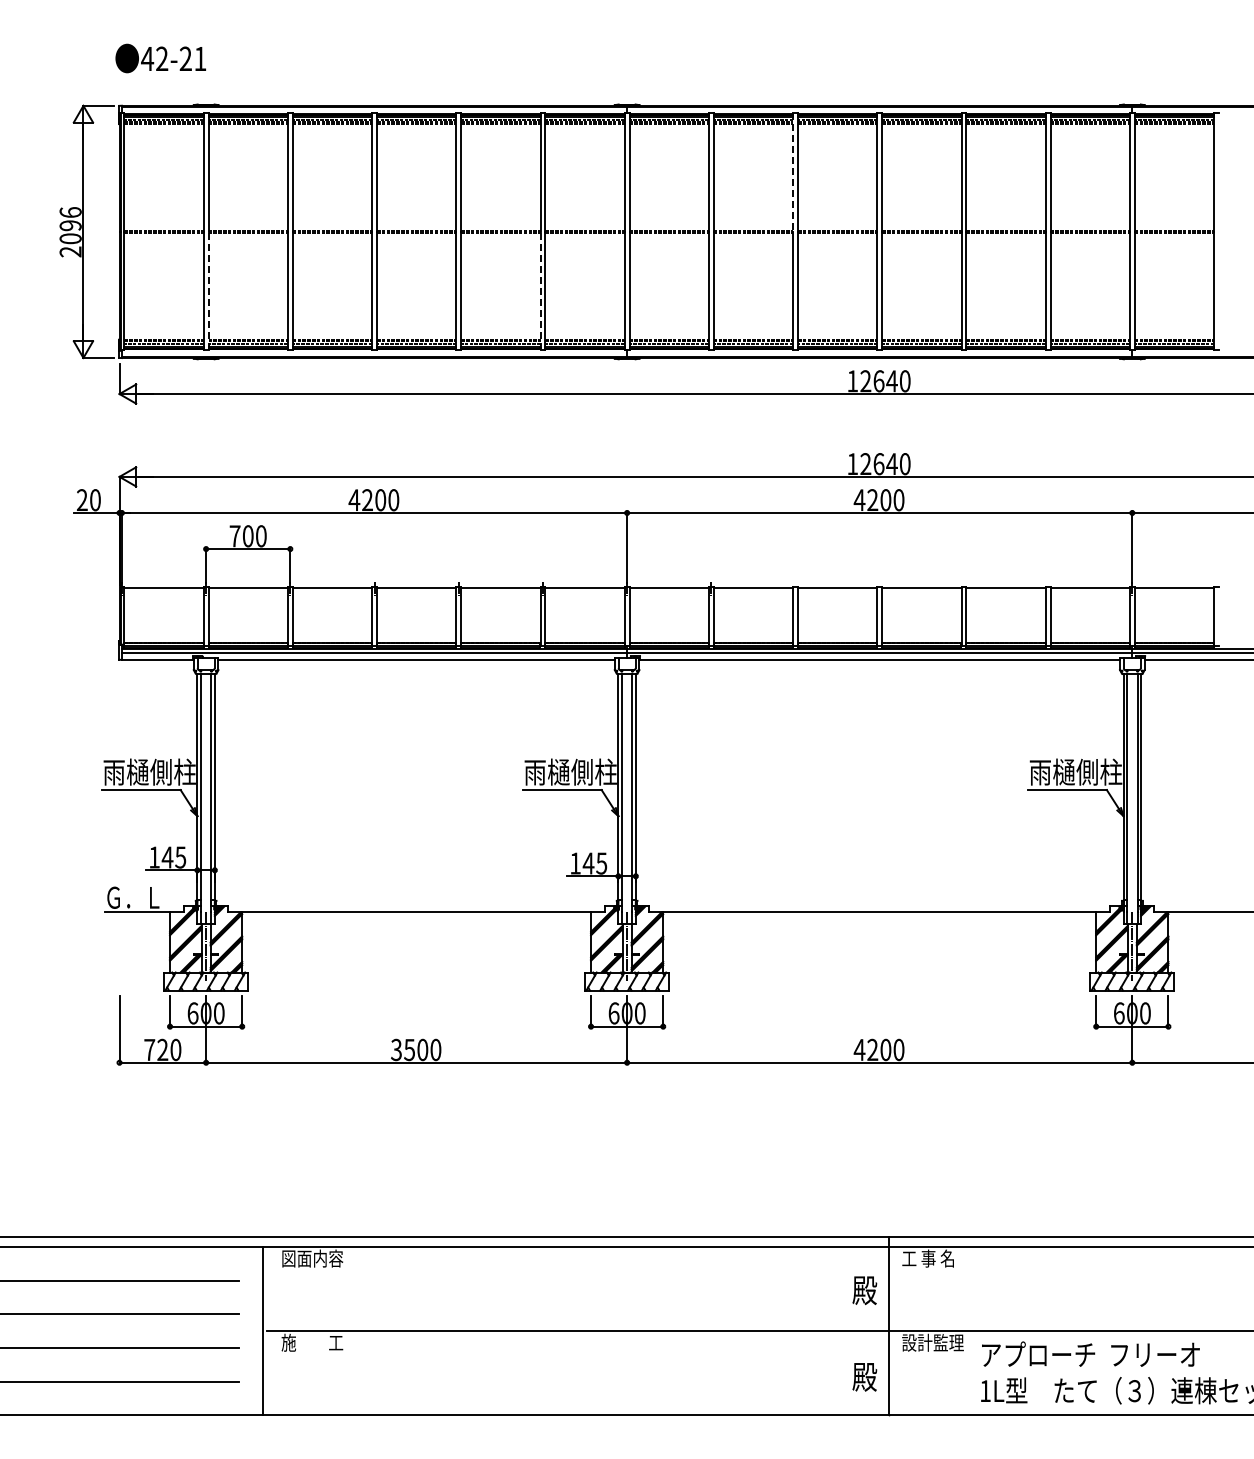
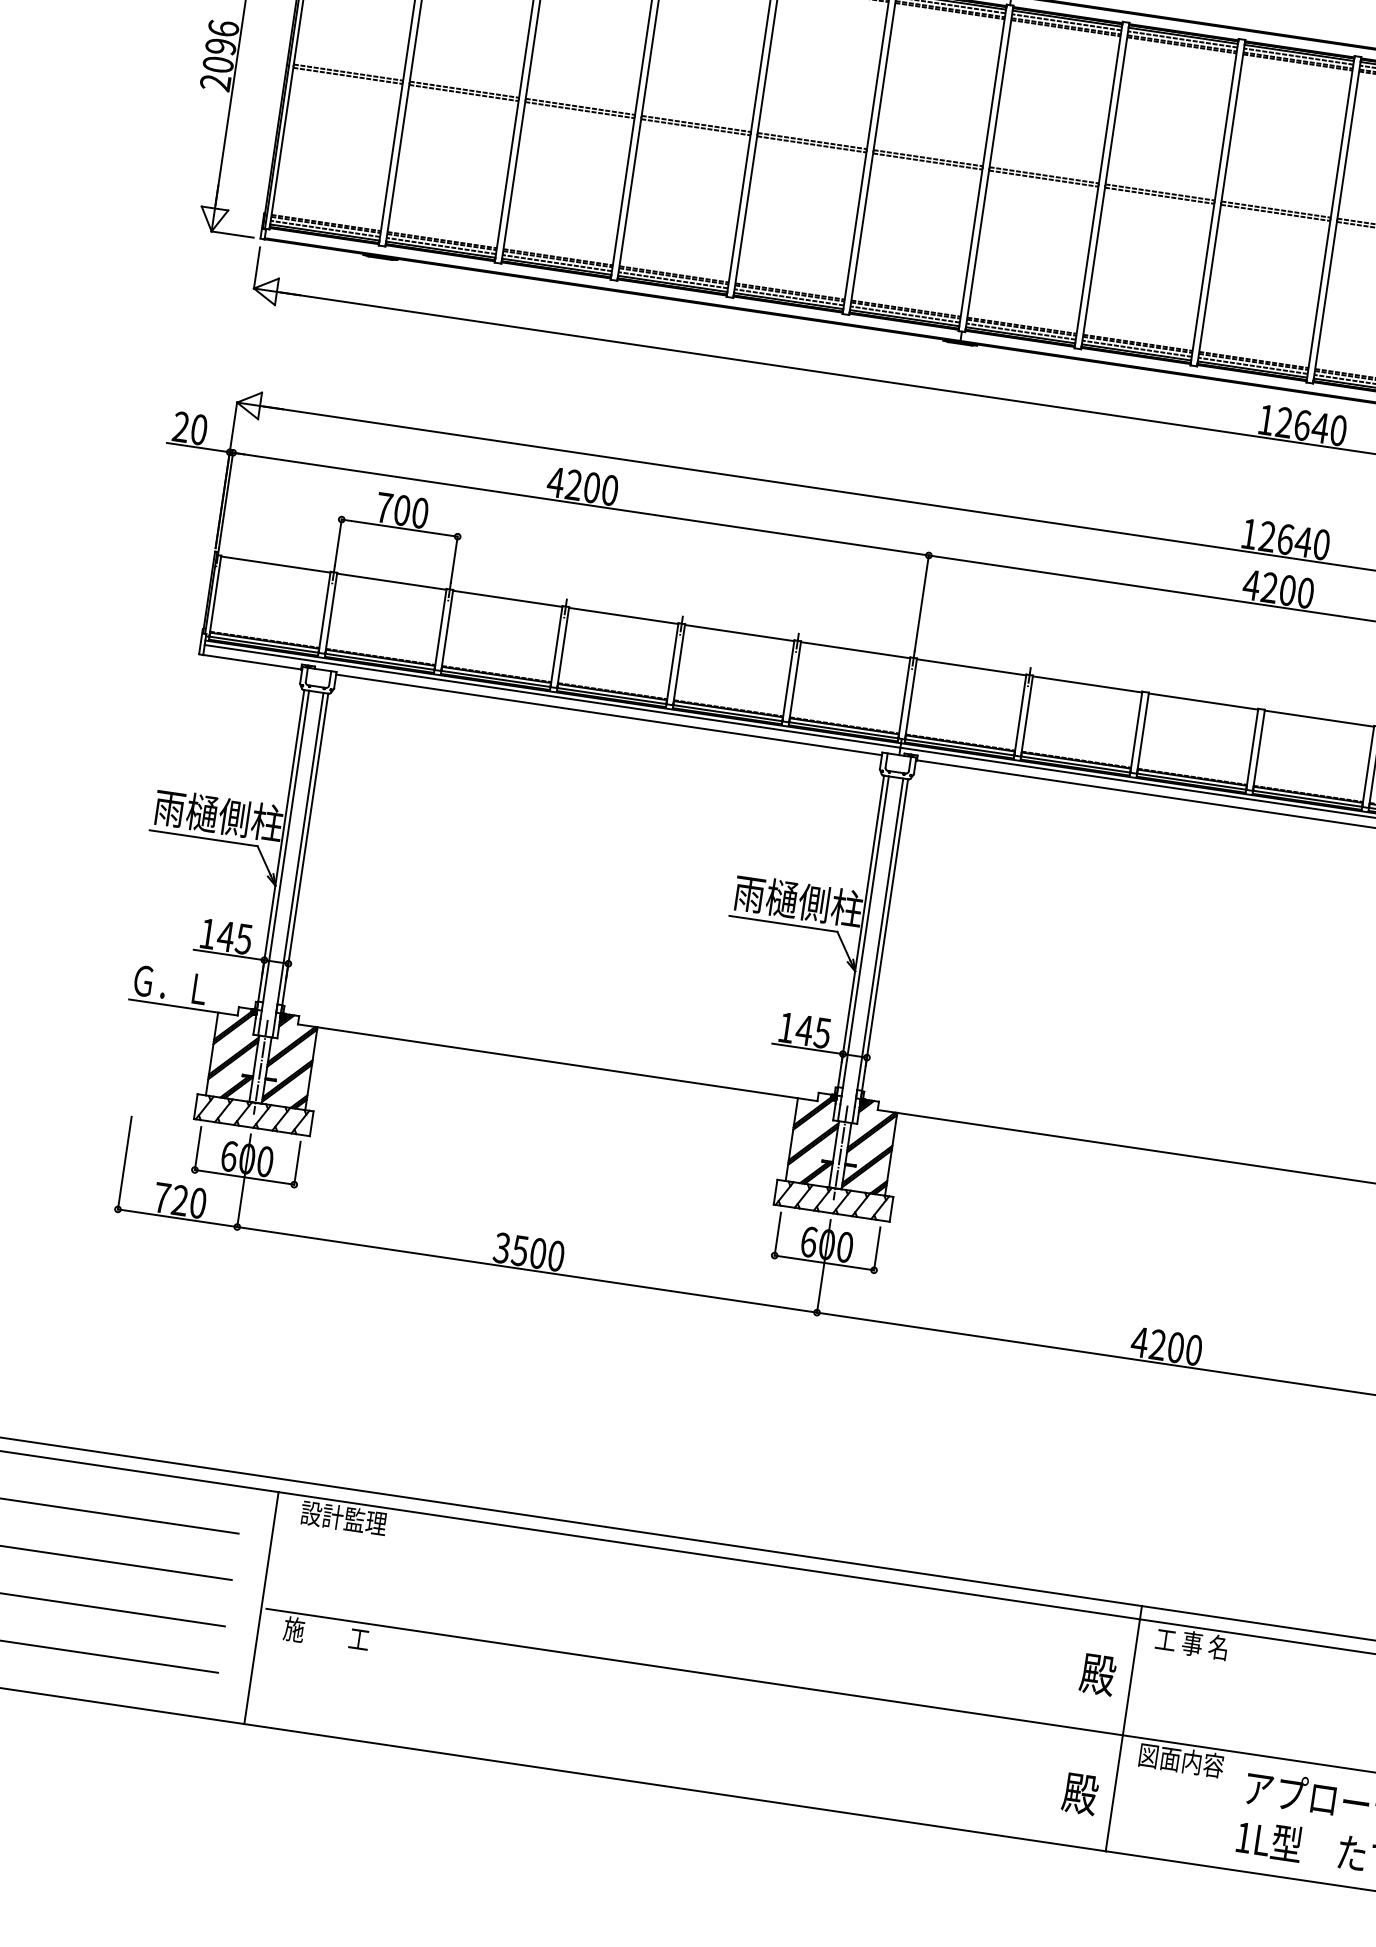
line: (793, 173) -> (1226, 121), dashed -> solid
line: (208, 290) -> (397, 163), dashed -> solid
line: (540, 290) -> (854, 231), dashed -> solid
text: (312, 1258) -> (343, 1518), 図面内容 -> 設計監理
text: (932, 1342) -> (1180, 1759), 設計監理 -> 図面内容

